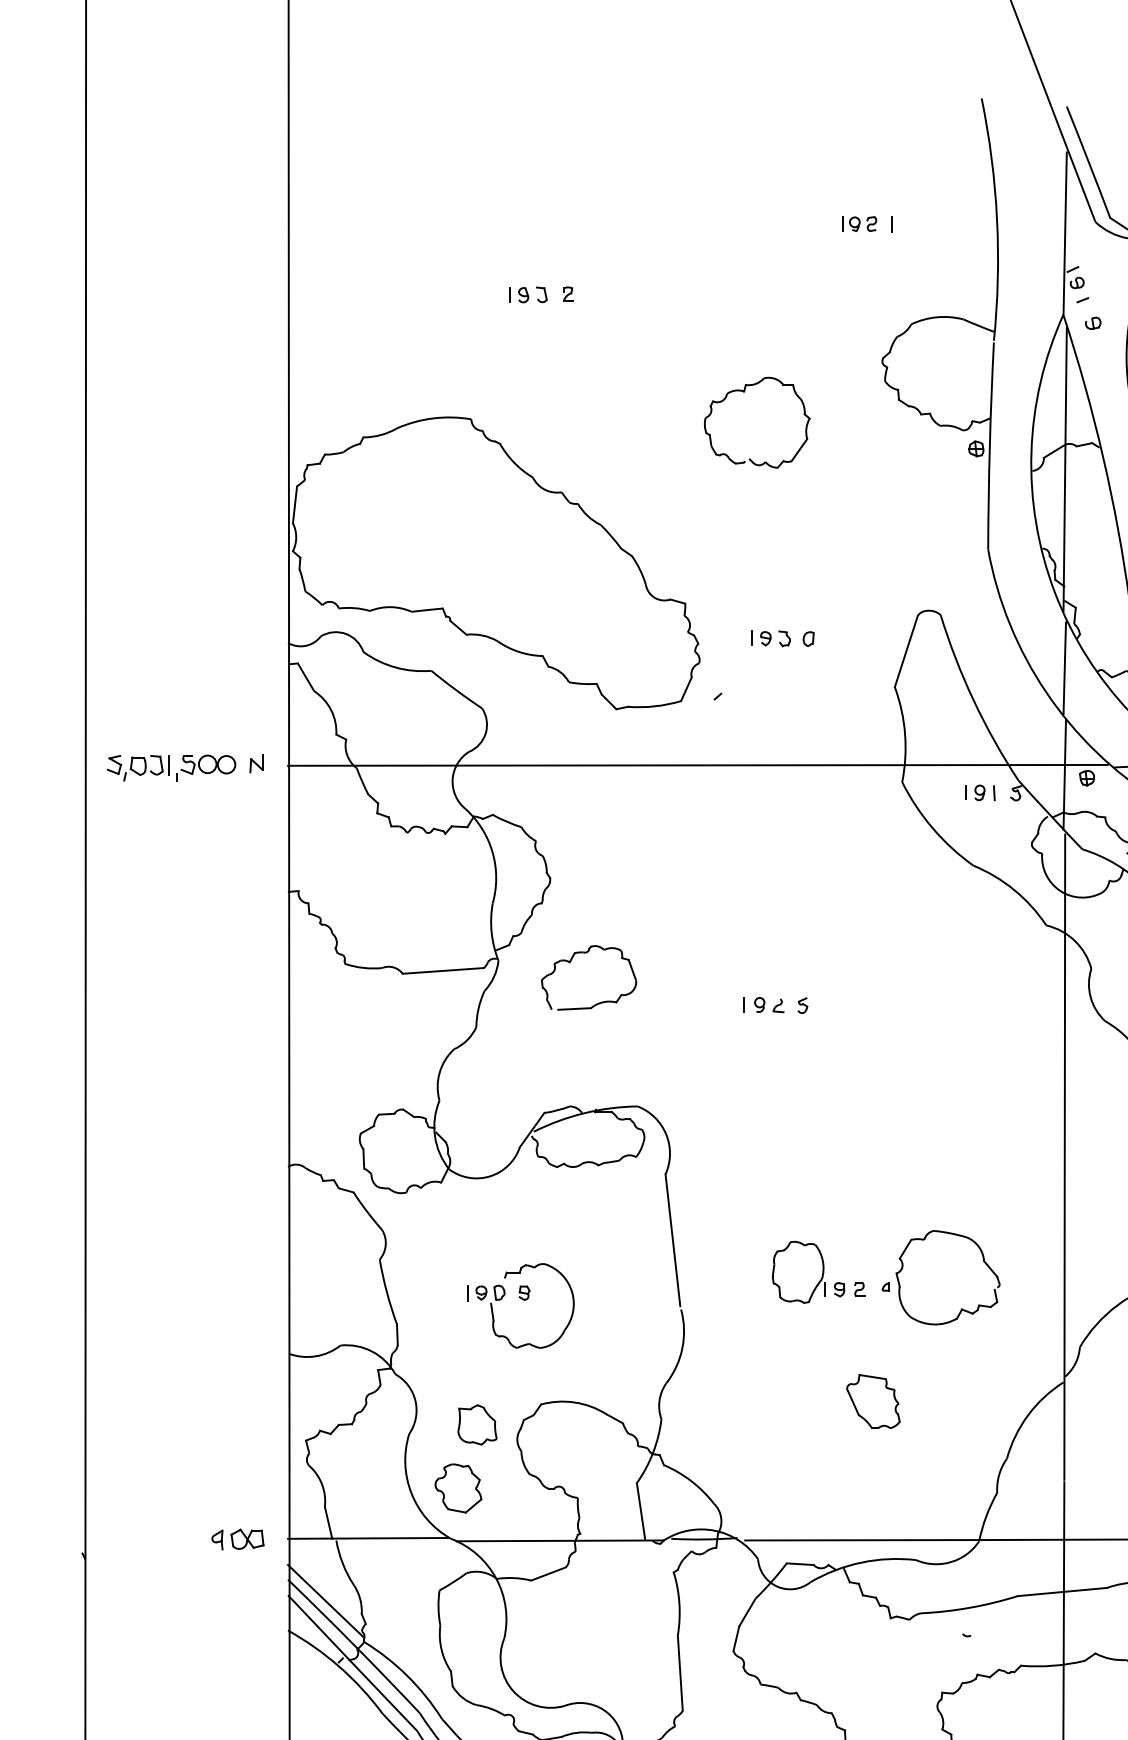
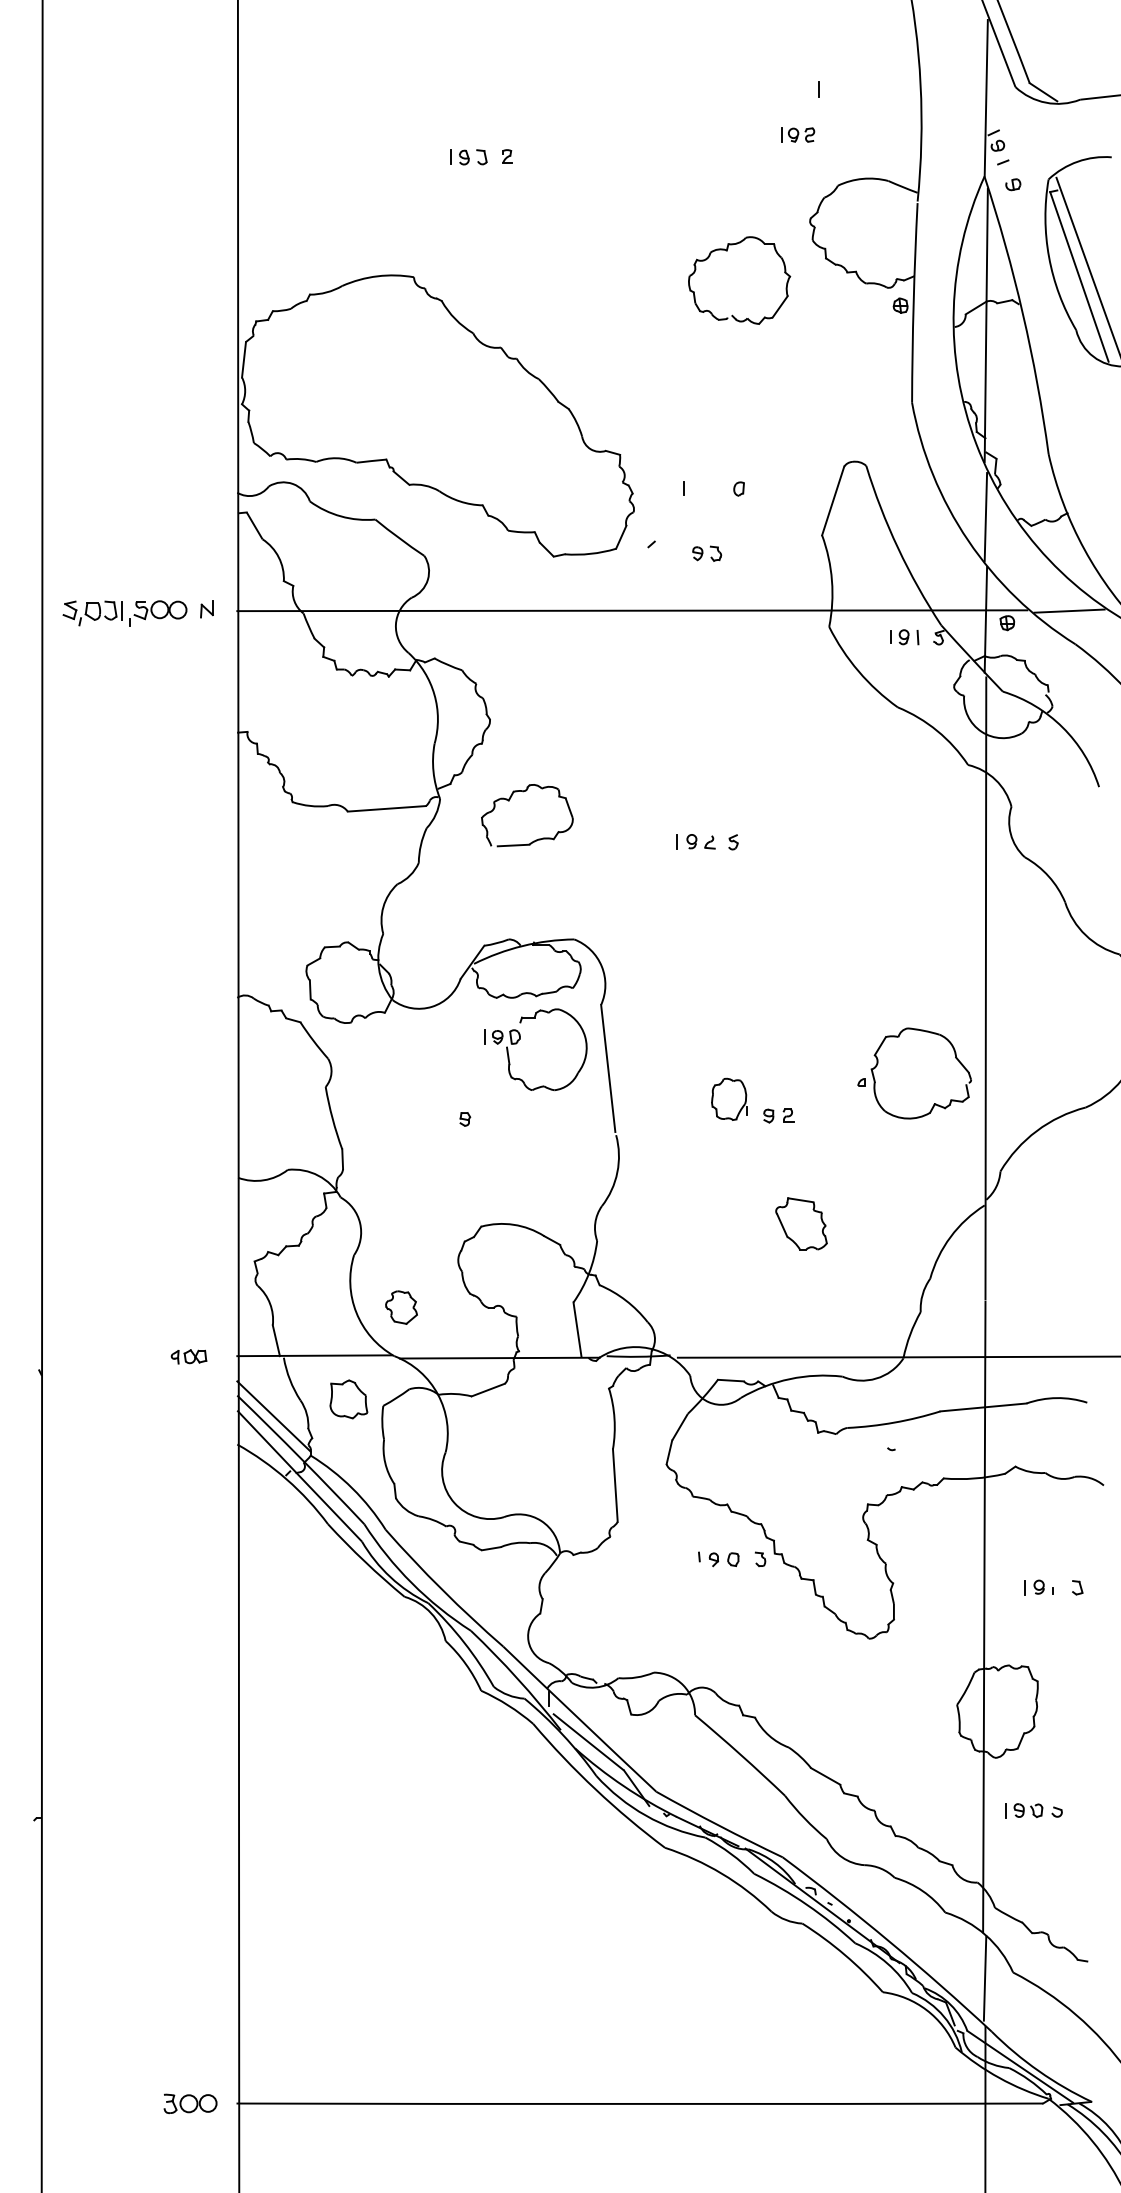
part: (859, 223) -> (798, 134), moved
part: (744, 392) -> (727, 251), moved
part: (775, 638) -> (707, 553), moved
part: (798, 1272) -> (729, 1099), size x0.7
part: (505, 1295) -> (520, 1039), moved
part: (961, 1308) -> (934, 1103), moved
part: (477, 1425) -> (348, 1399), moved
part: (458, 1488) -> (401, 1307), size x0.7
part: (237, 1539) -> (188, 1356), size x0.7

